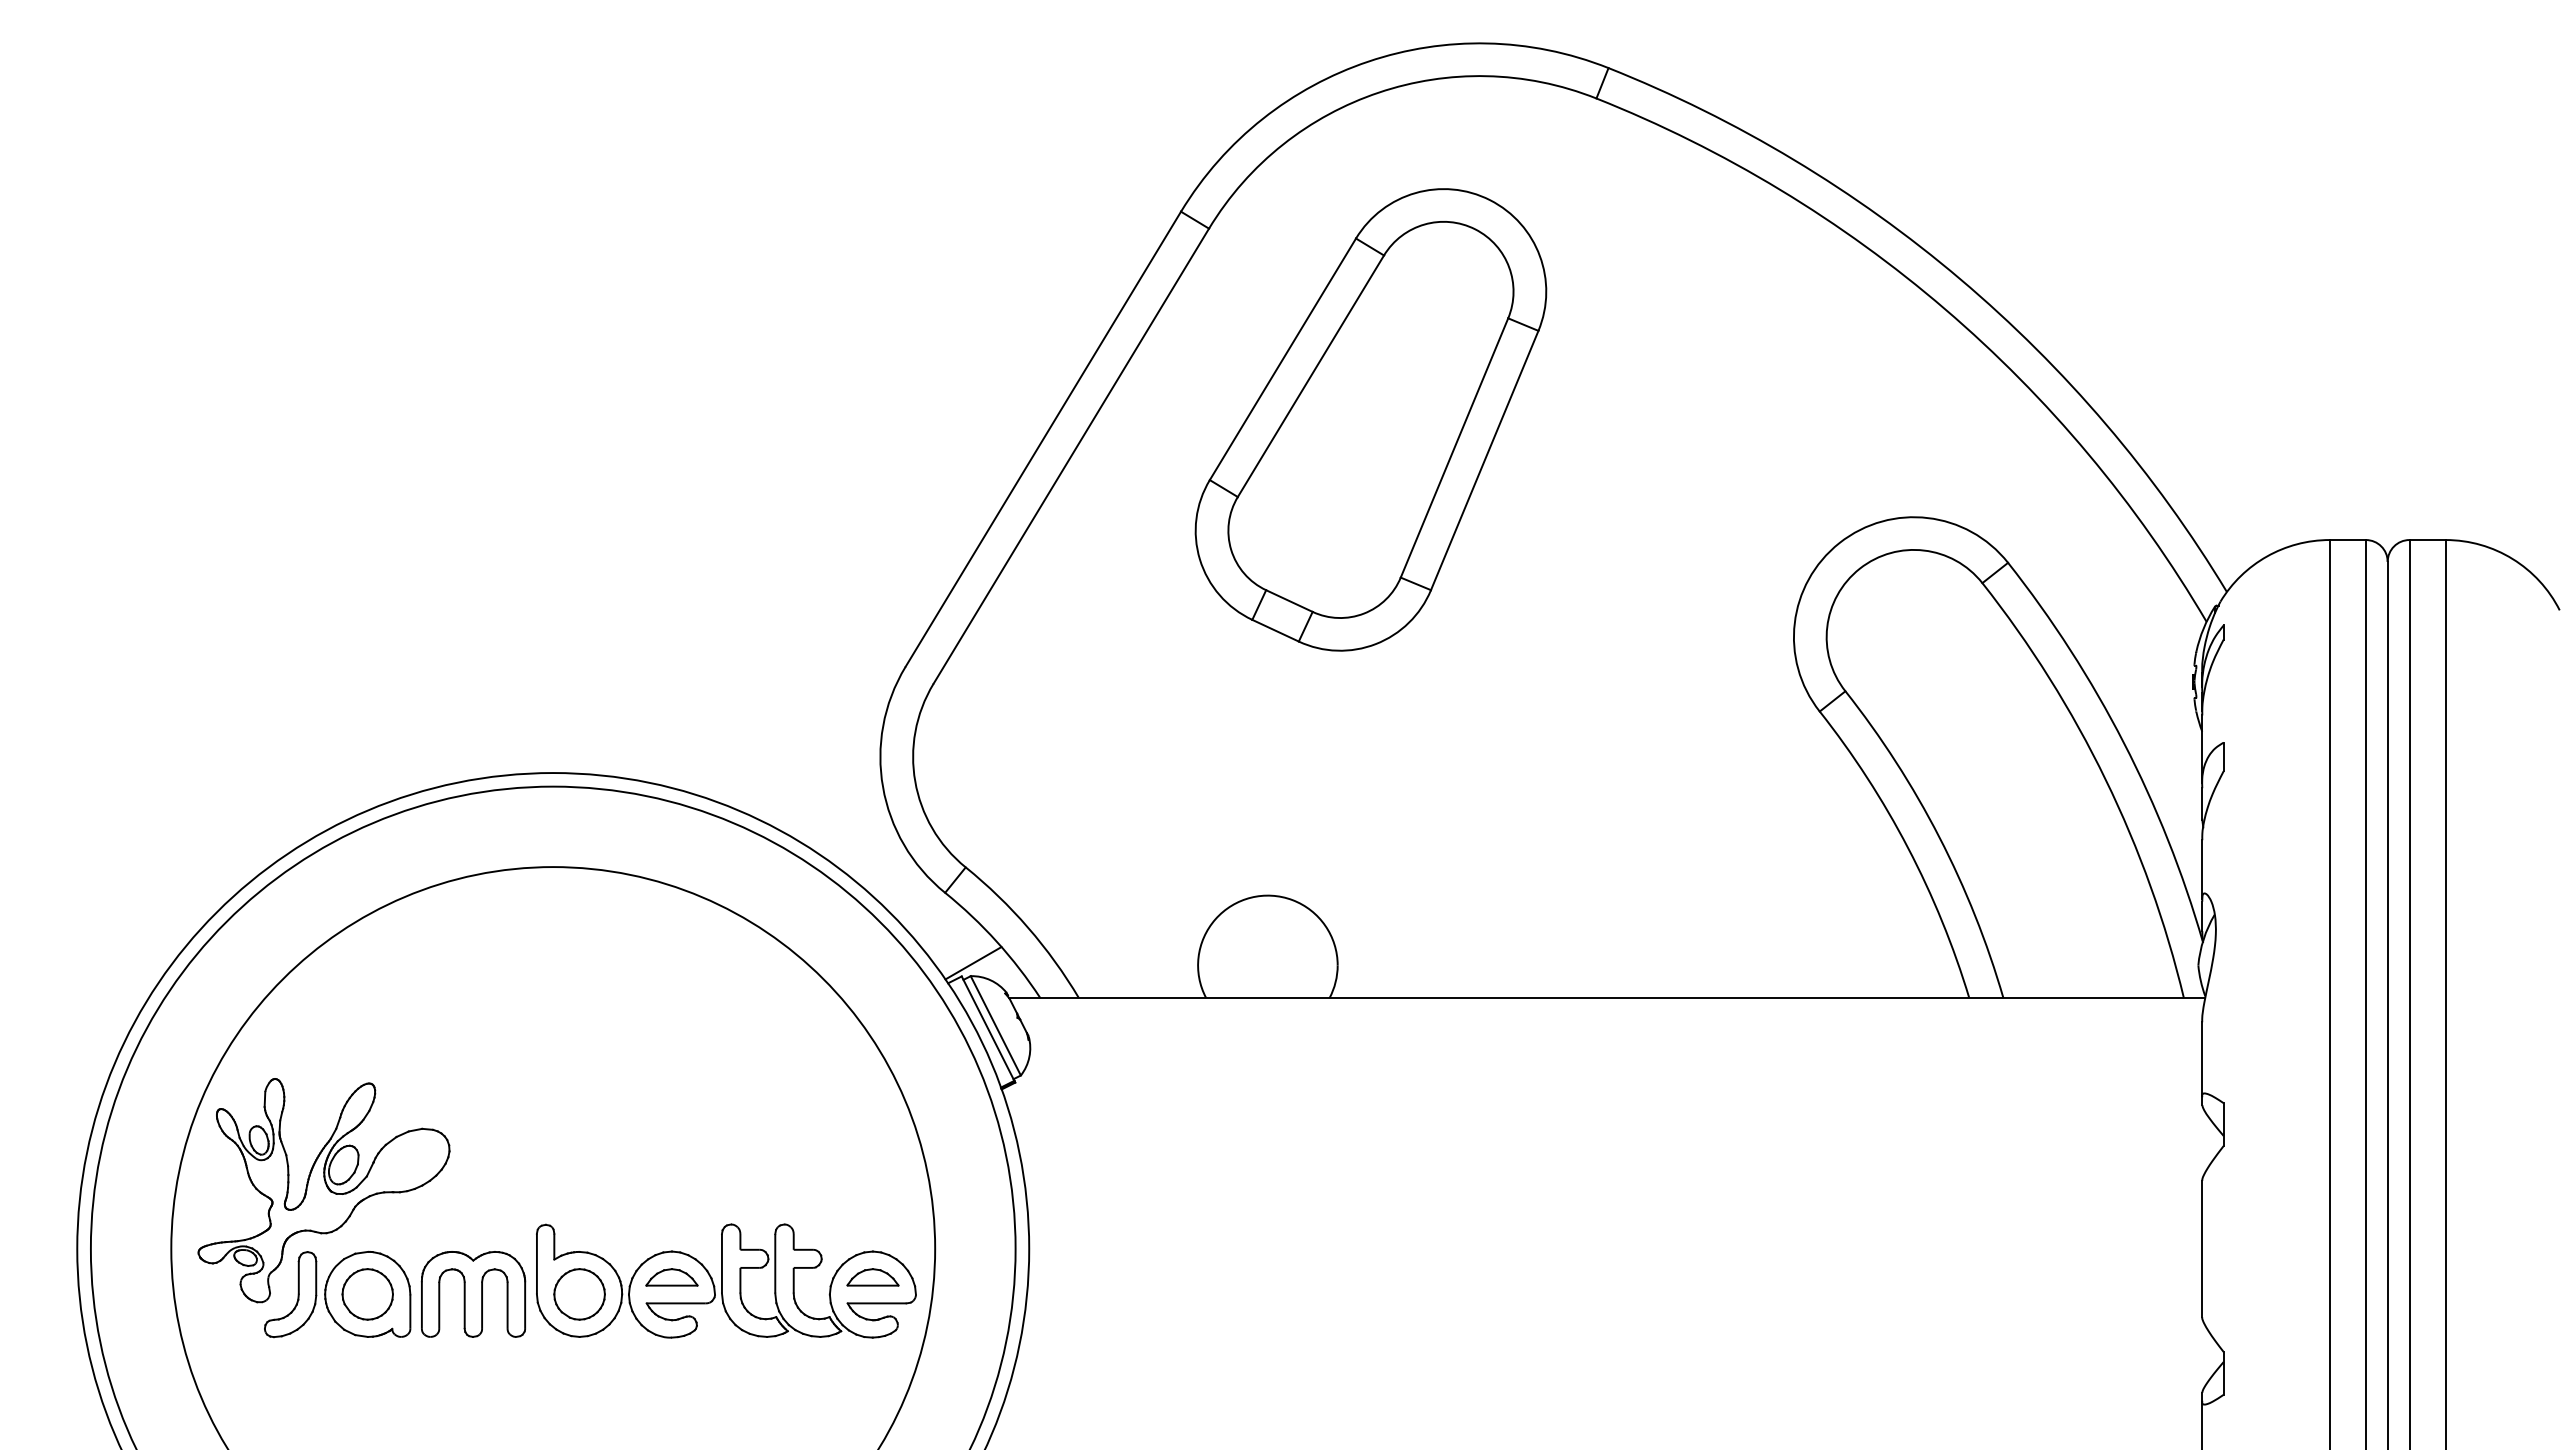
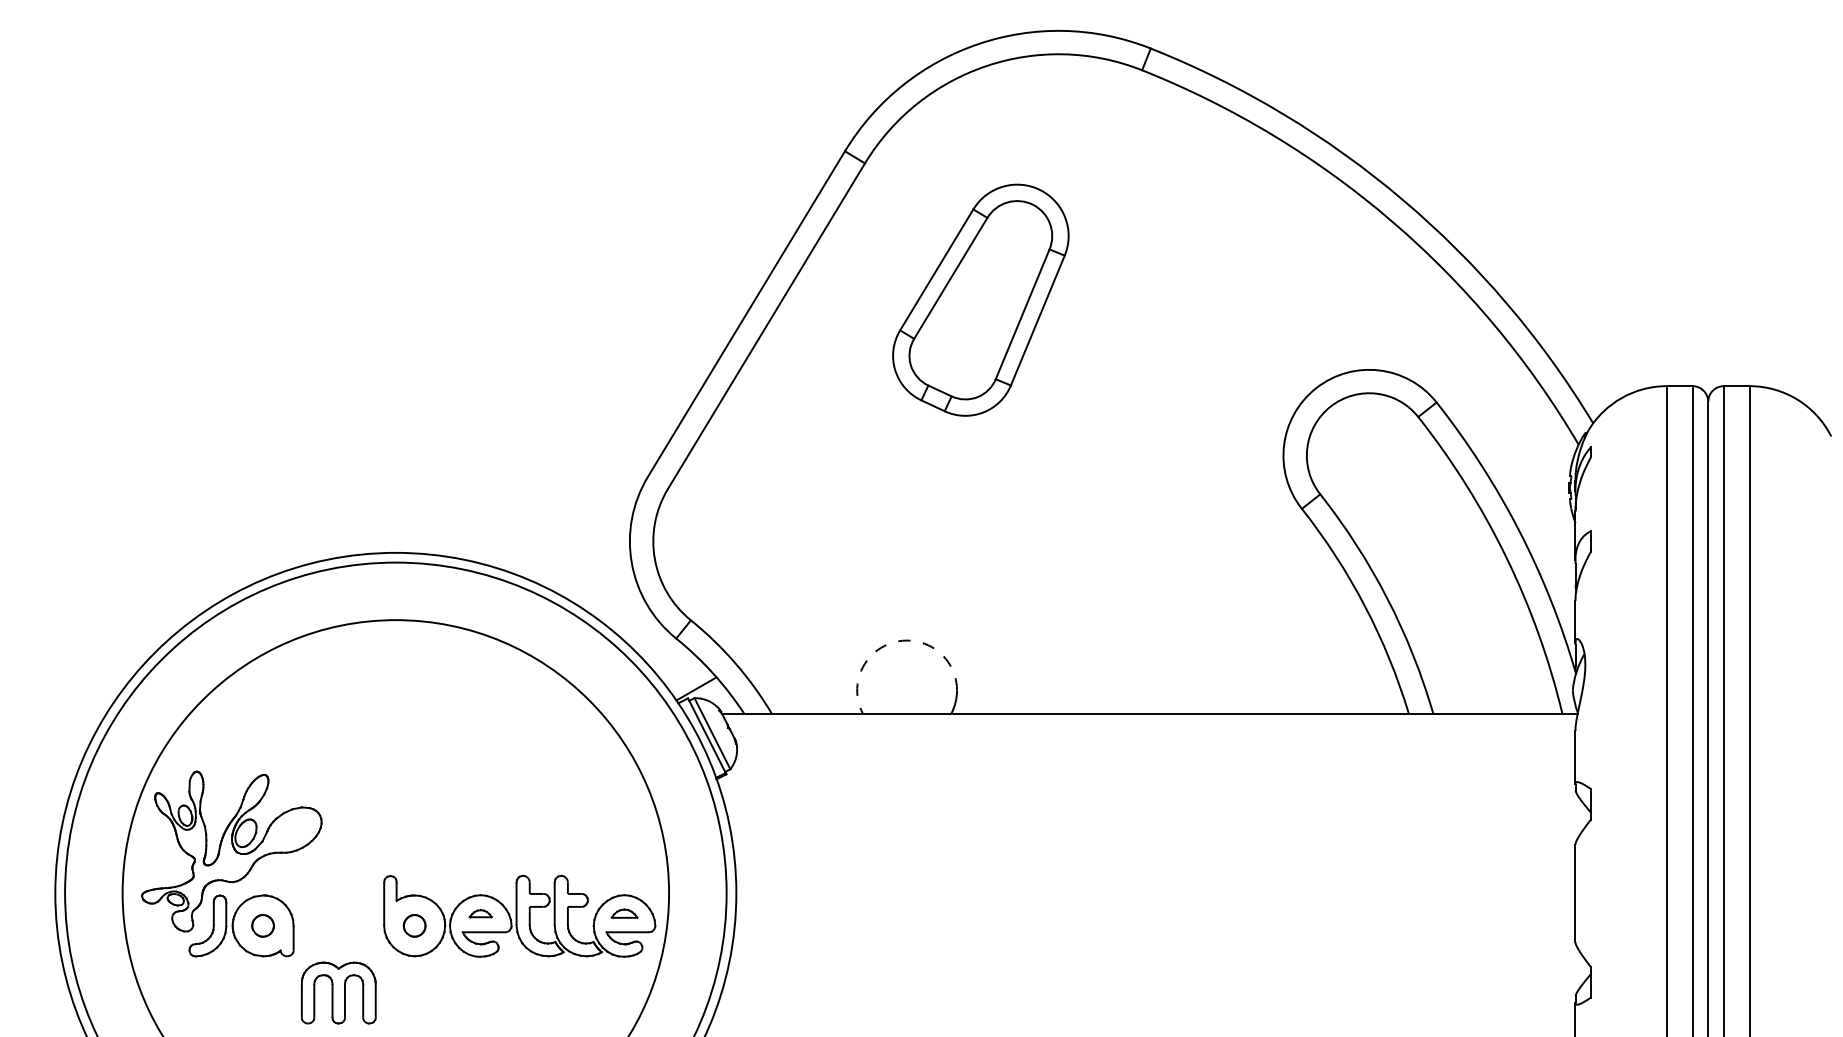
part: (1370, 419) -> (980, 299), size x0.7
arc: (1251, 897) -> (895, 641), solid -> dashed
part: (671, 1277) -> (480, 913), size x0.6
part: (872, 1277) -> (624, 913), size x0.7
part: (367, 1294) -> (262, 925), size x0.6
part: (473, 1294) -> (338, 993), moved
part: (579, 1294) -> (414, 925), size x0.6

